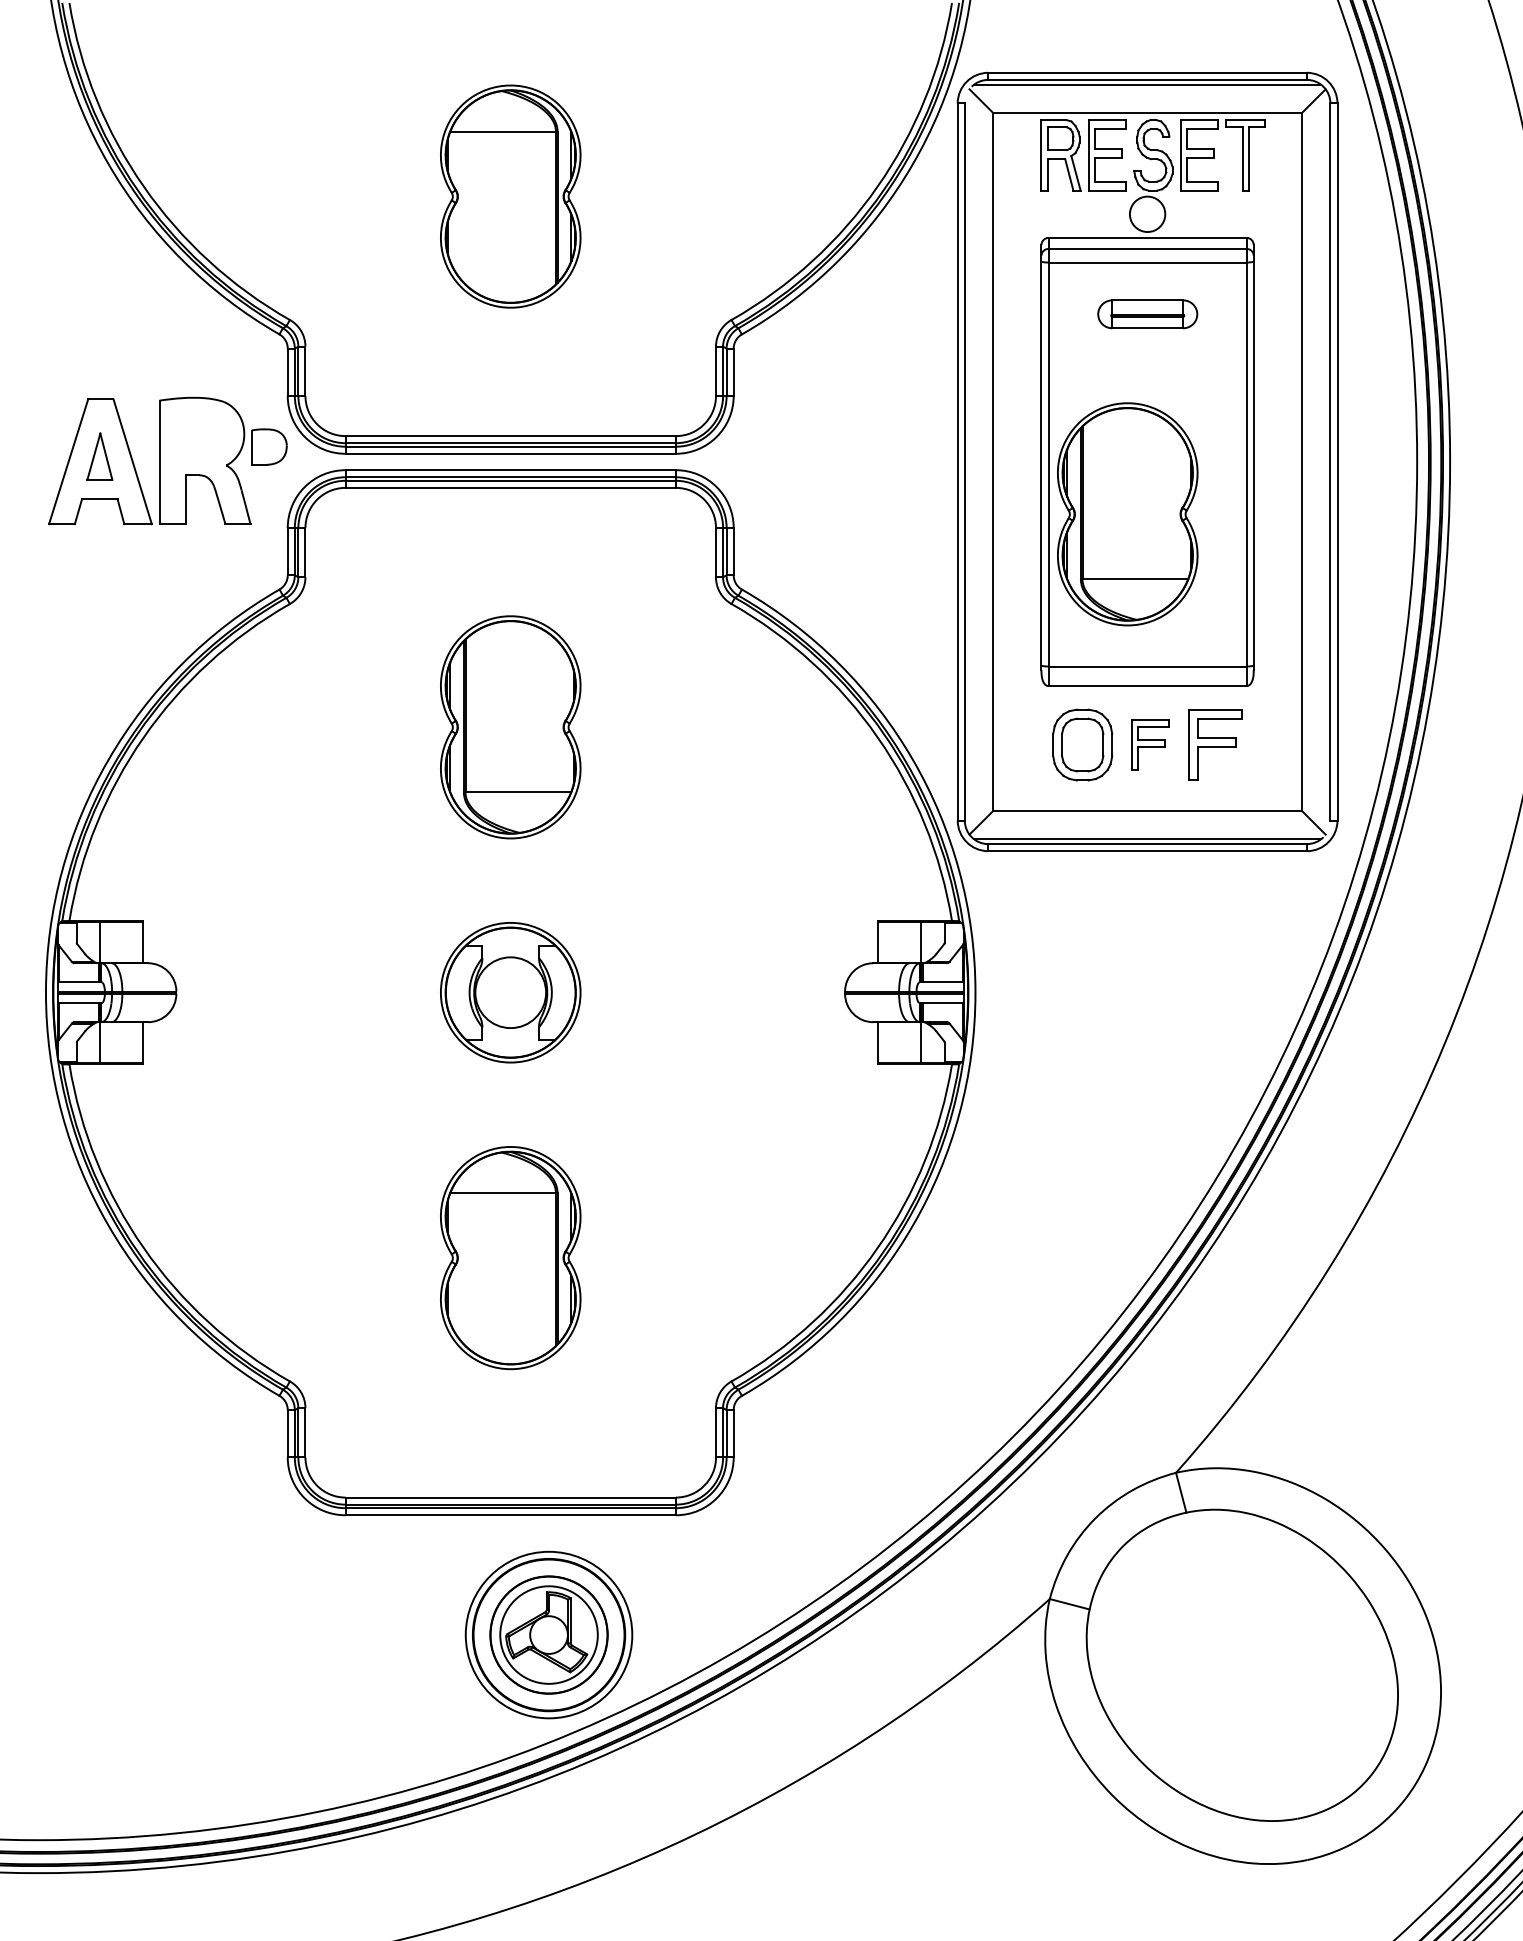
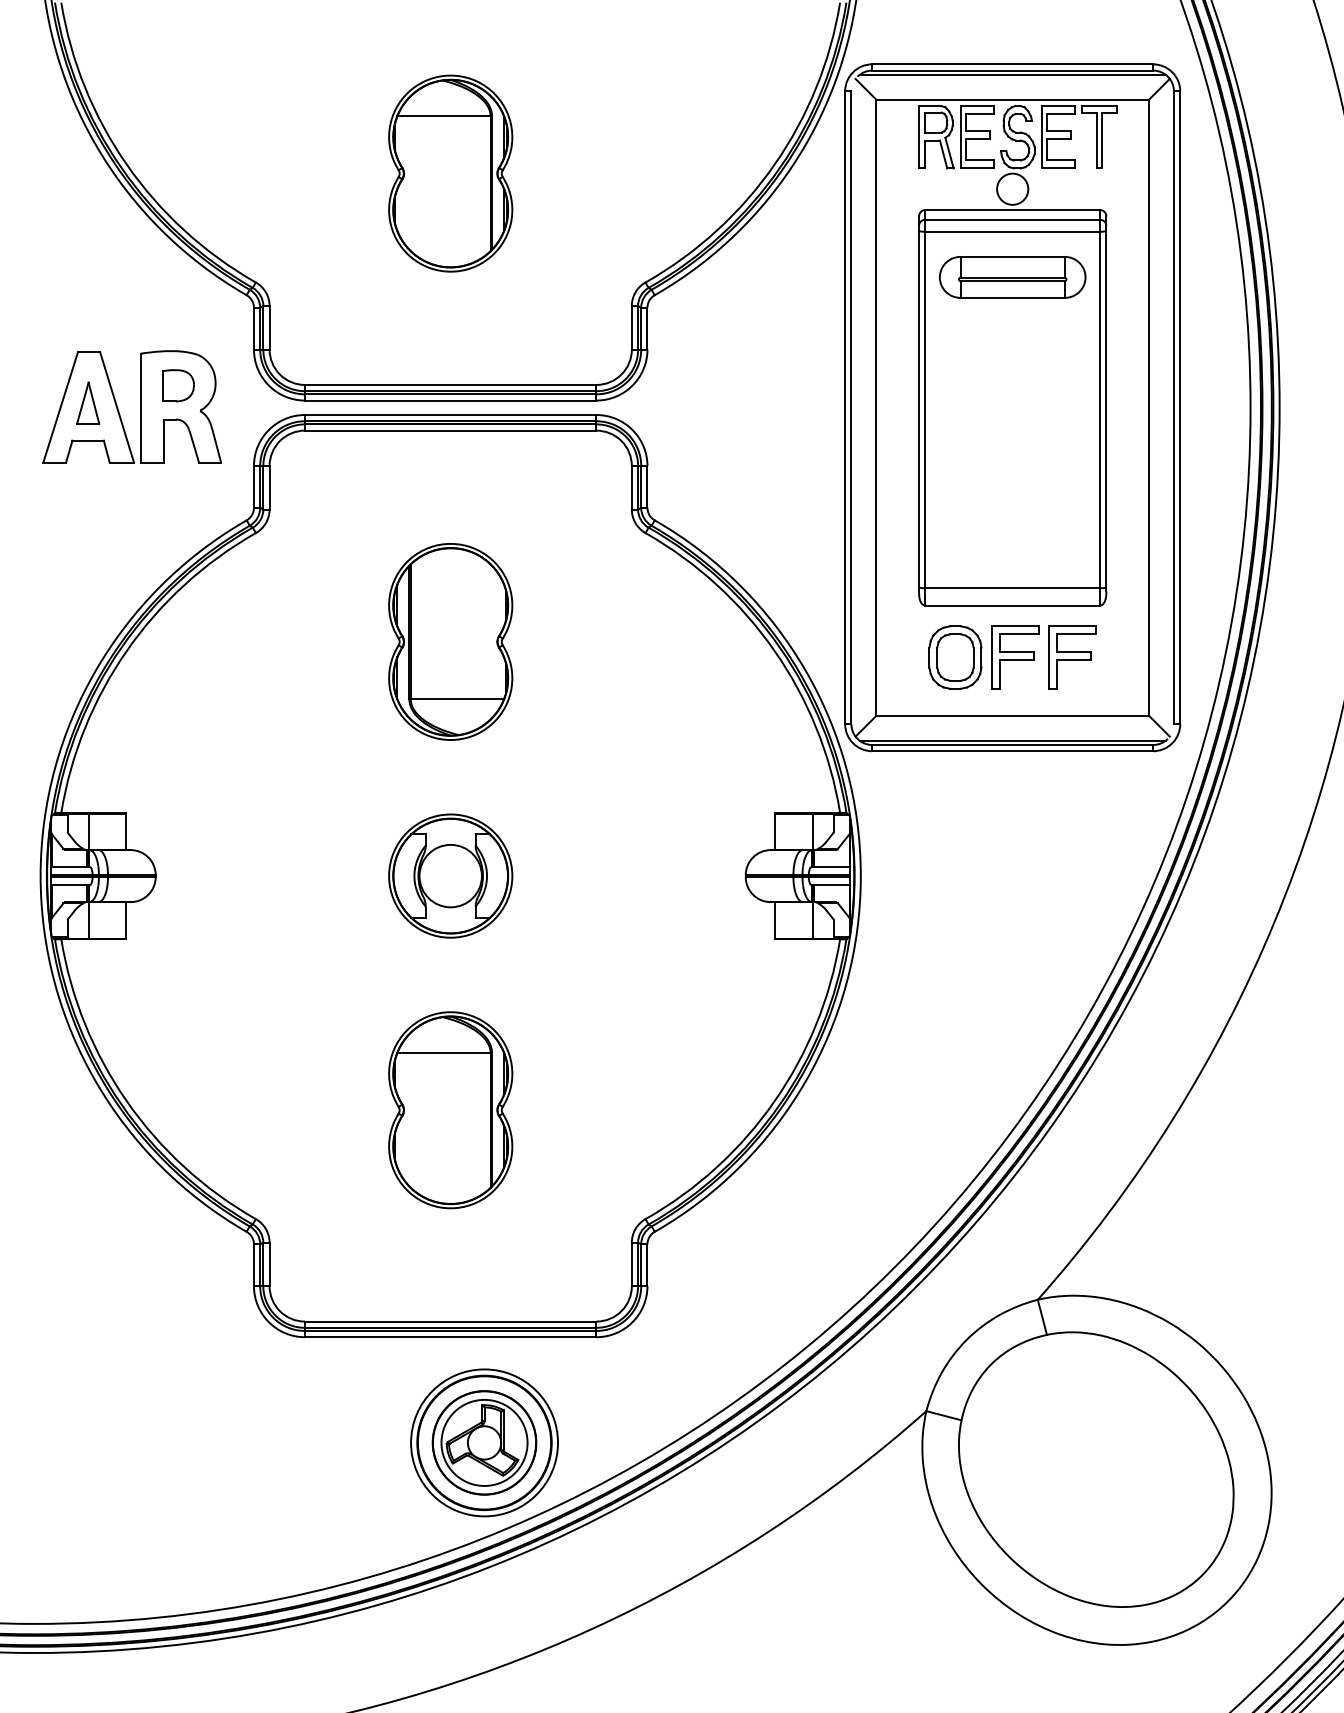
part: (1147, 314) -> (1012, 277), size x1.67
part: (269, 446) -> (178, 385), moved
part: (1127, 514) -> (994, 454), removed
part: (1150, 744) -> (1015, 657), size x1.43

